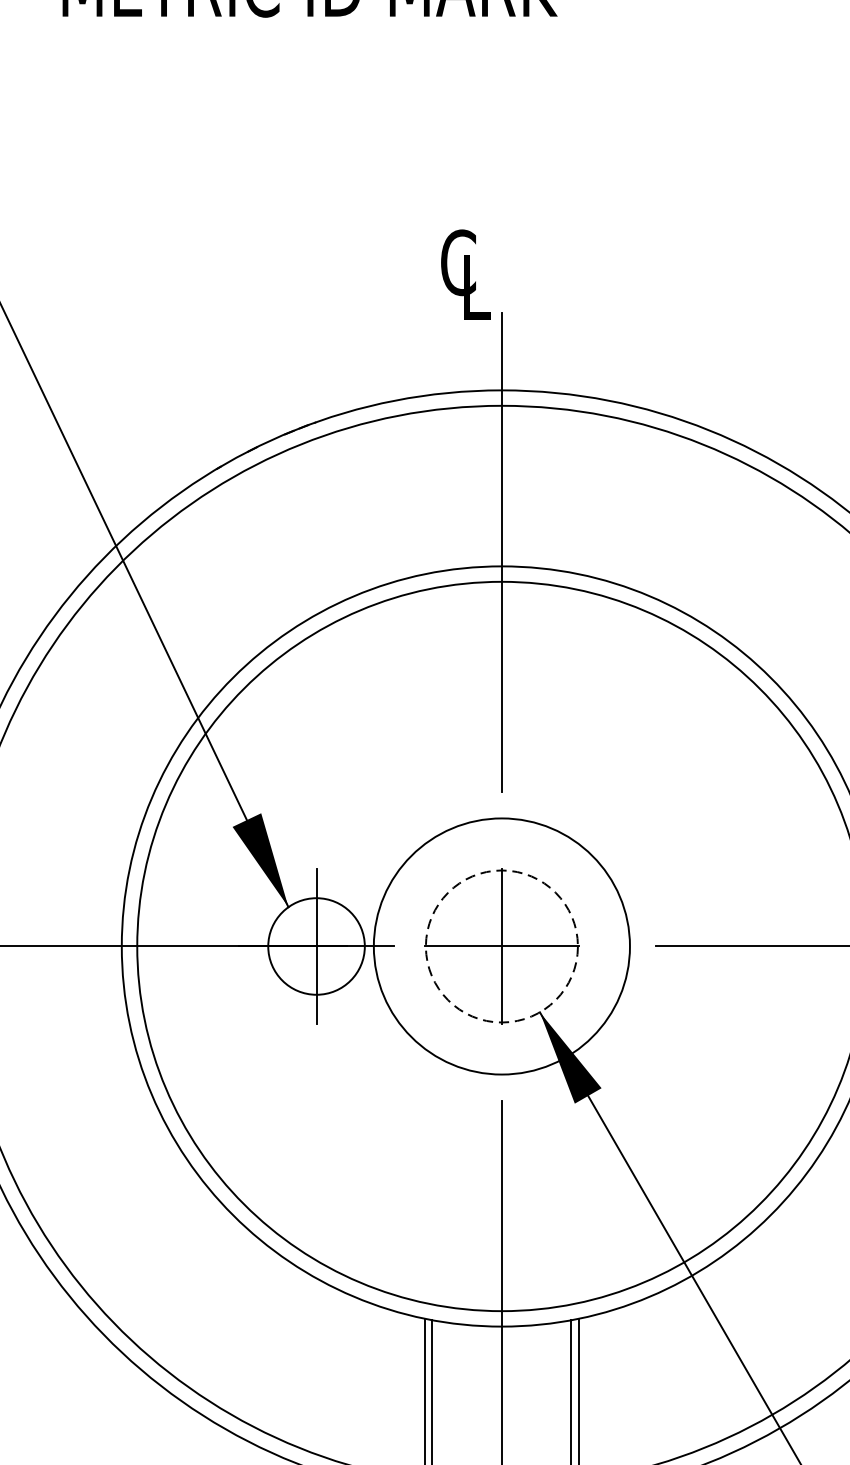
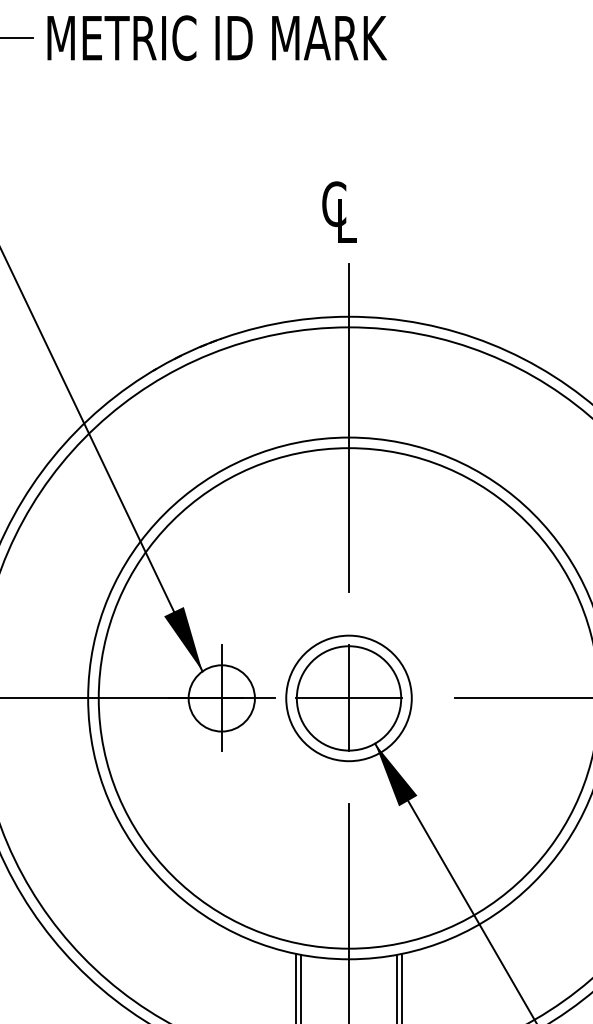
text: (466, 273) -> (339, 211), moved
circle: (501, 946) -> (348, 698), dashed -> solid
circle: (501, 946) -> (348, 698), size x0.71

